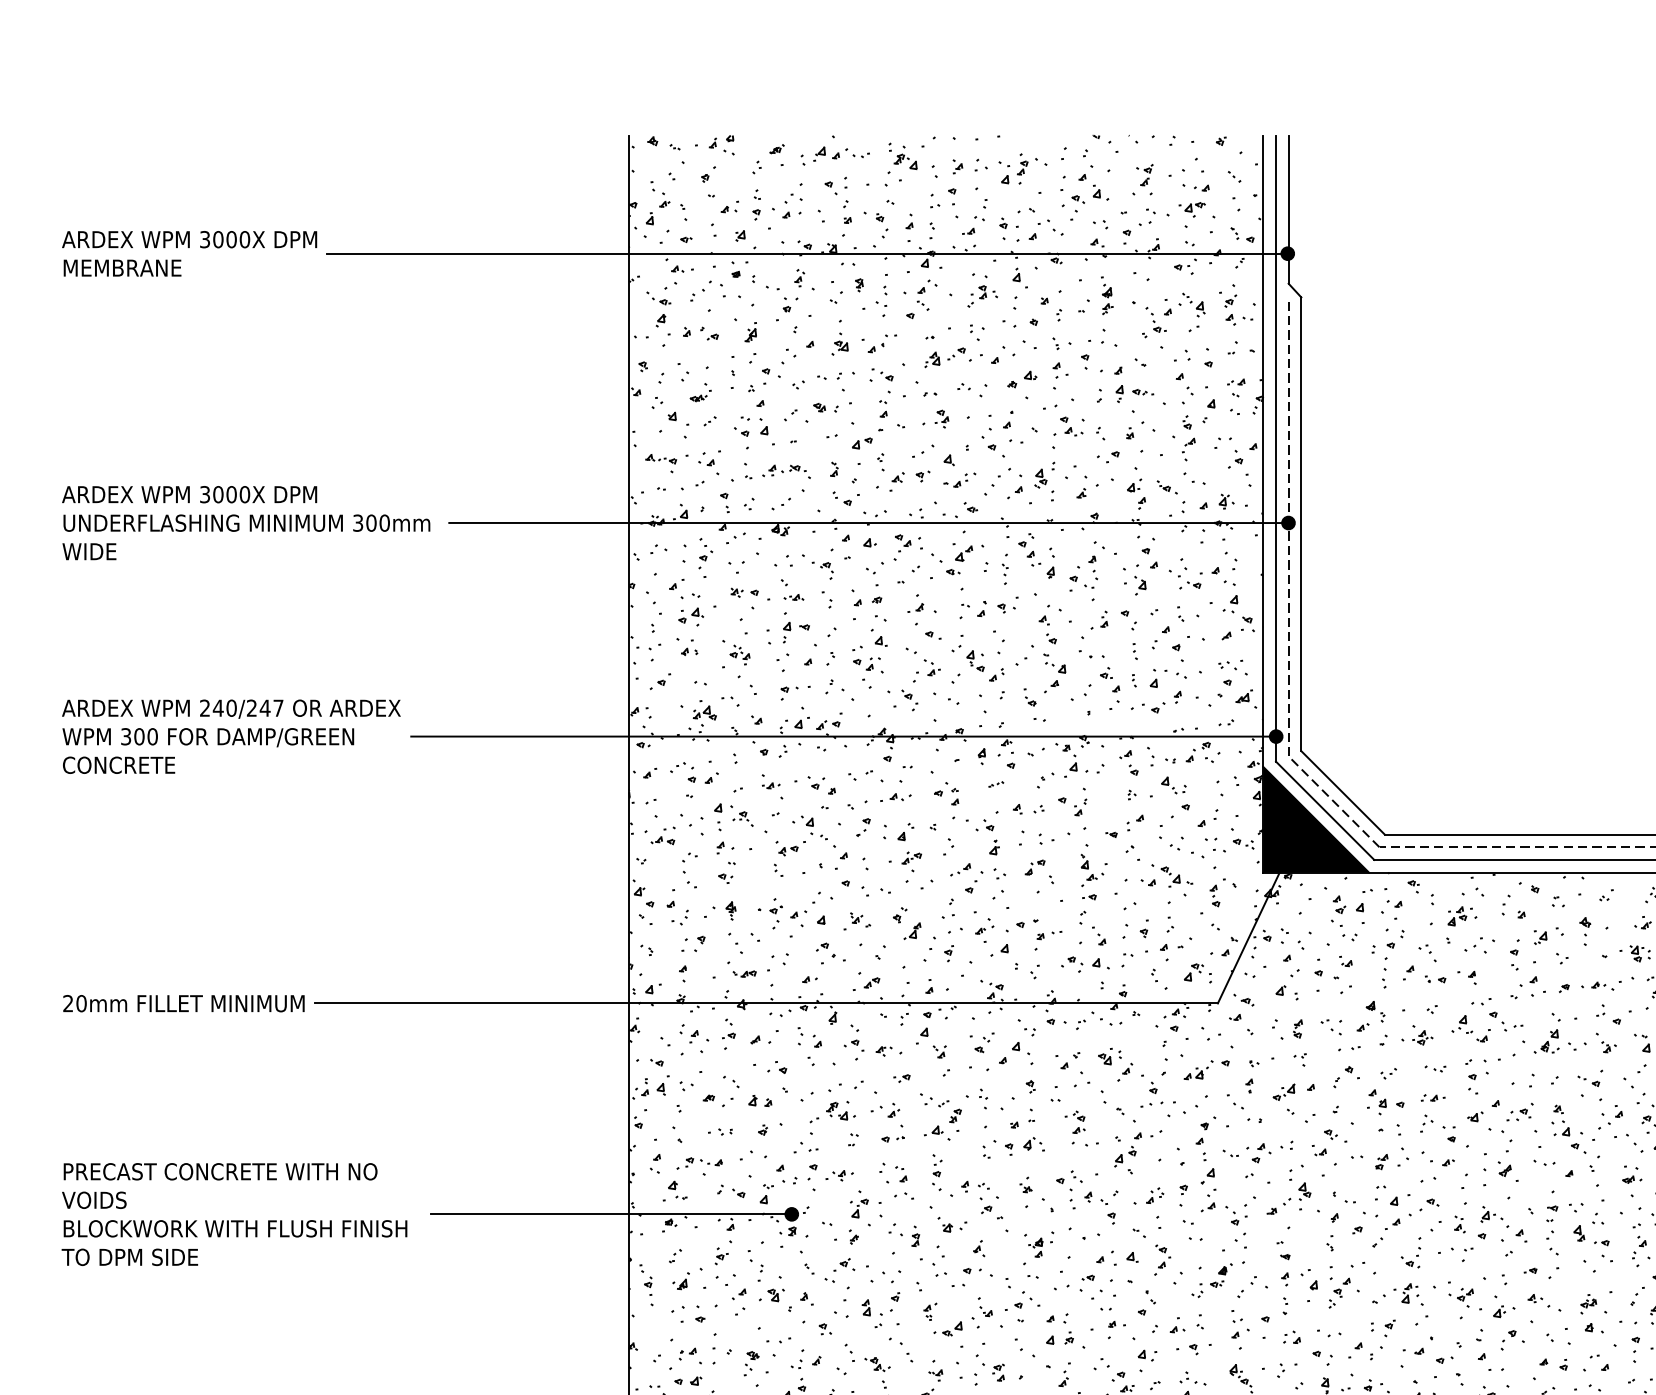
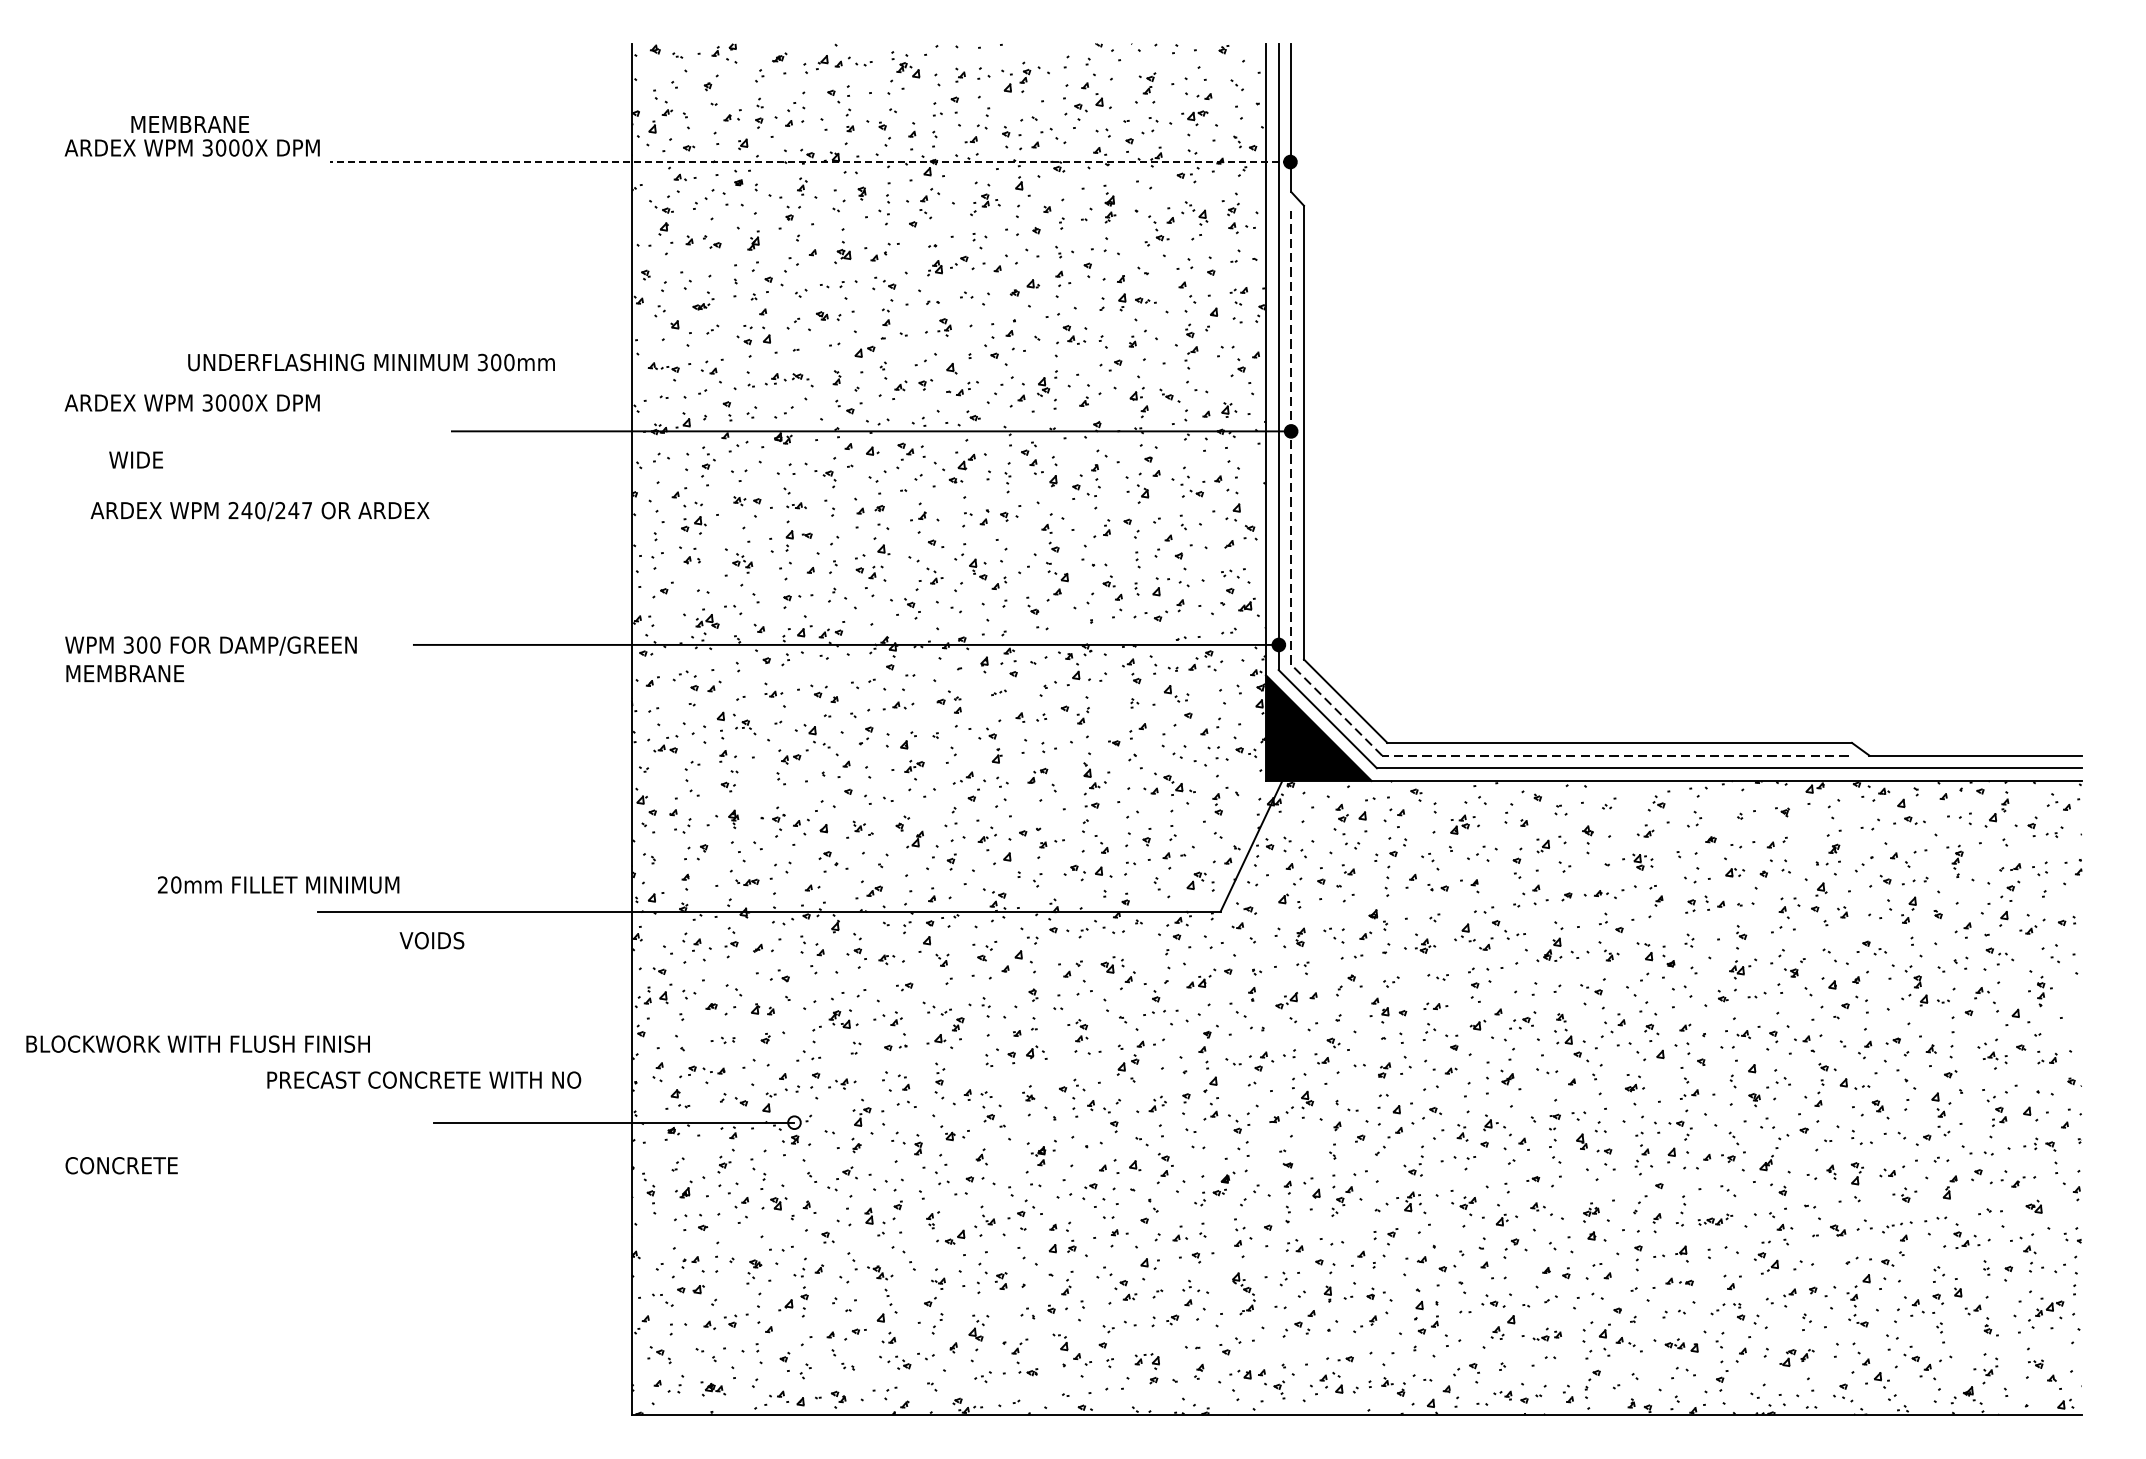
line: (806, 254) -> (809, 162), solid -> dashed
text: (122, 268) -> (190, 124), moved
text: (246, 523) -> (371, 362), moved
text: (88, 551) -> (135, 459), moved
text: (230, 709) -> (259, 511), moved
text: (121, 765) -> (124, 673), CONCRETE -> MEMBRANE
text: (183, 1003) -> (278, 884), moved
text: (220, 1171) -> (424, 1079), moved
text: (93, 1200) -> (431, 940), moved
fill: (791, 1214) -> (794, 1122), removed
text: (234, 1228) -> (197, 1043), moved
text: (129, 1257) -> (132, 1165), TO DPM SIDE -> CONCRETE

